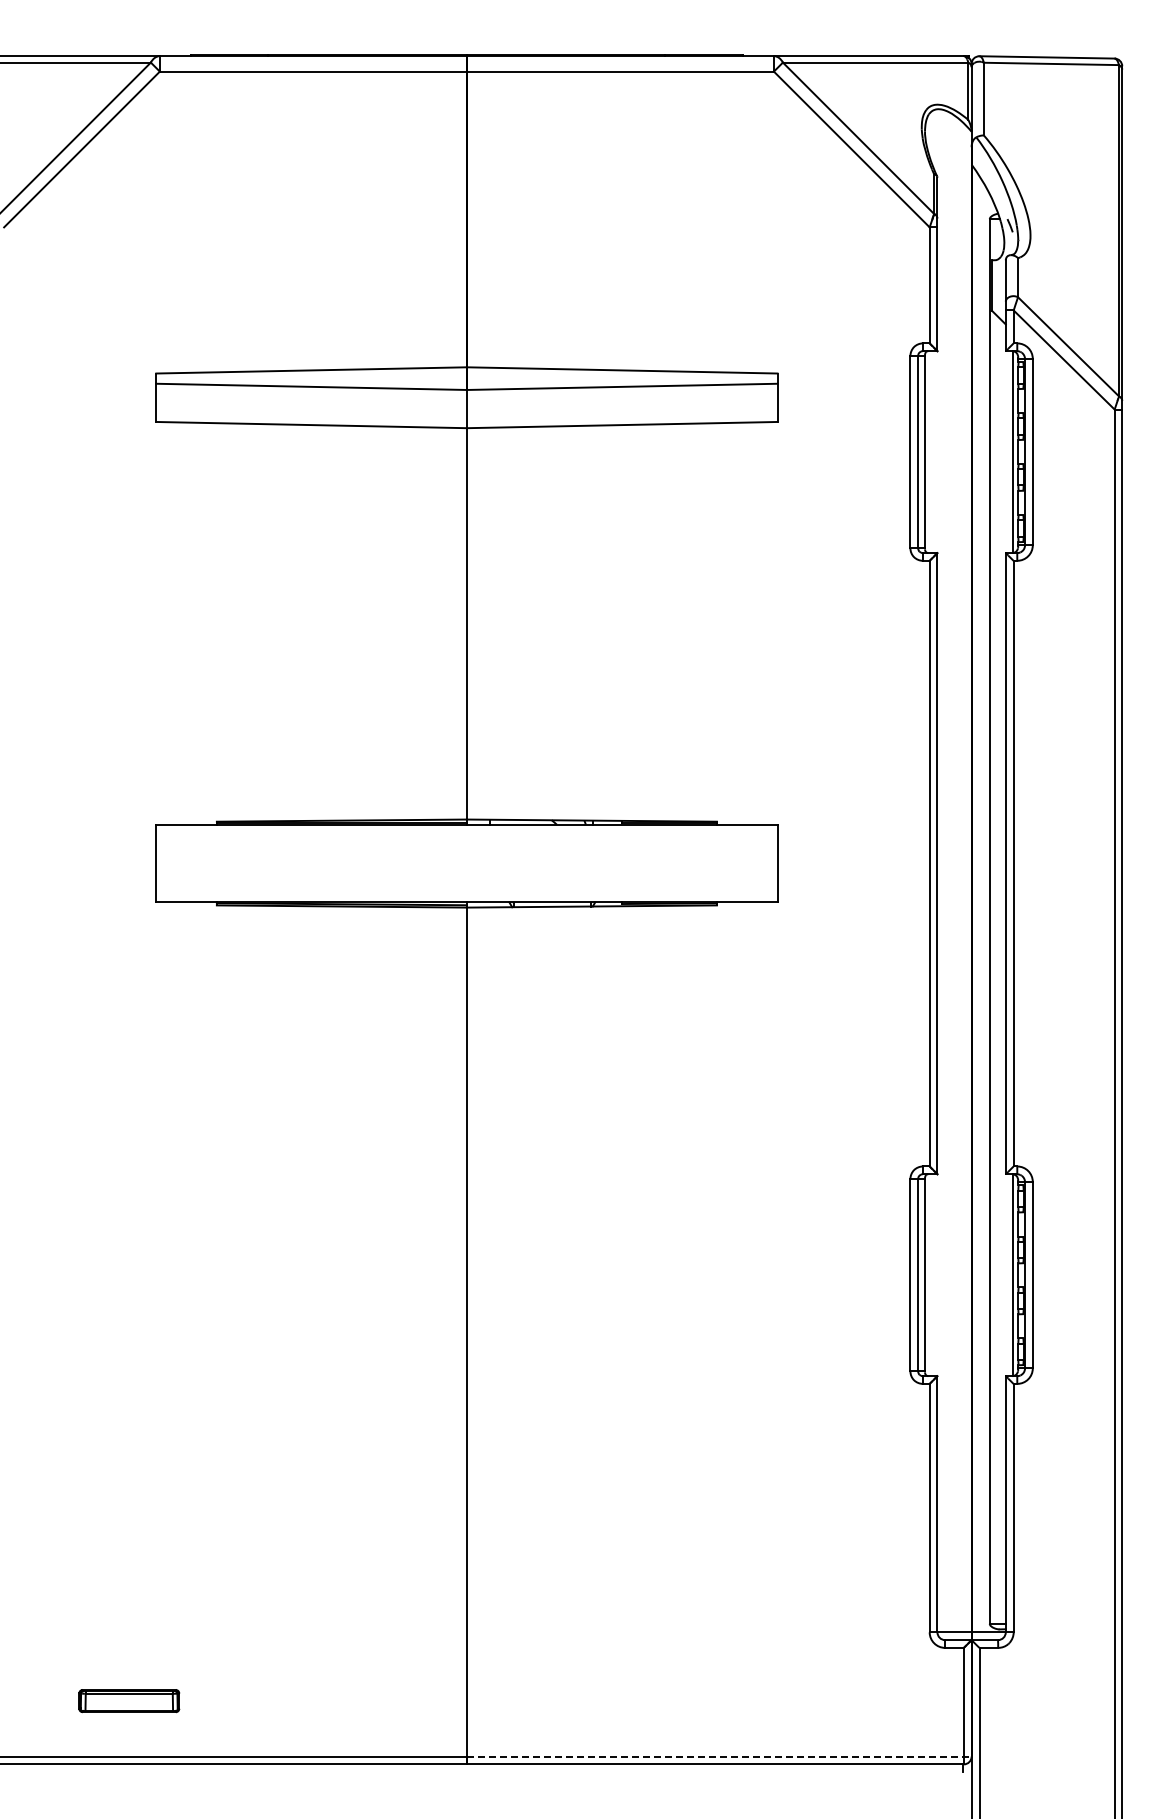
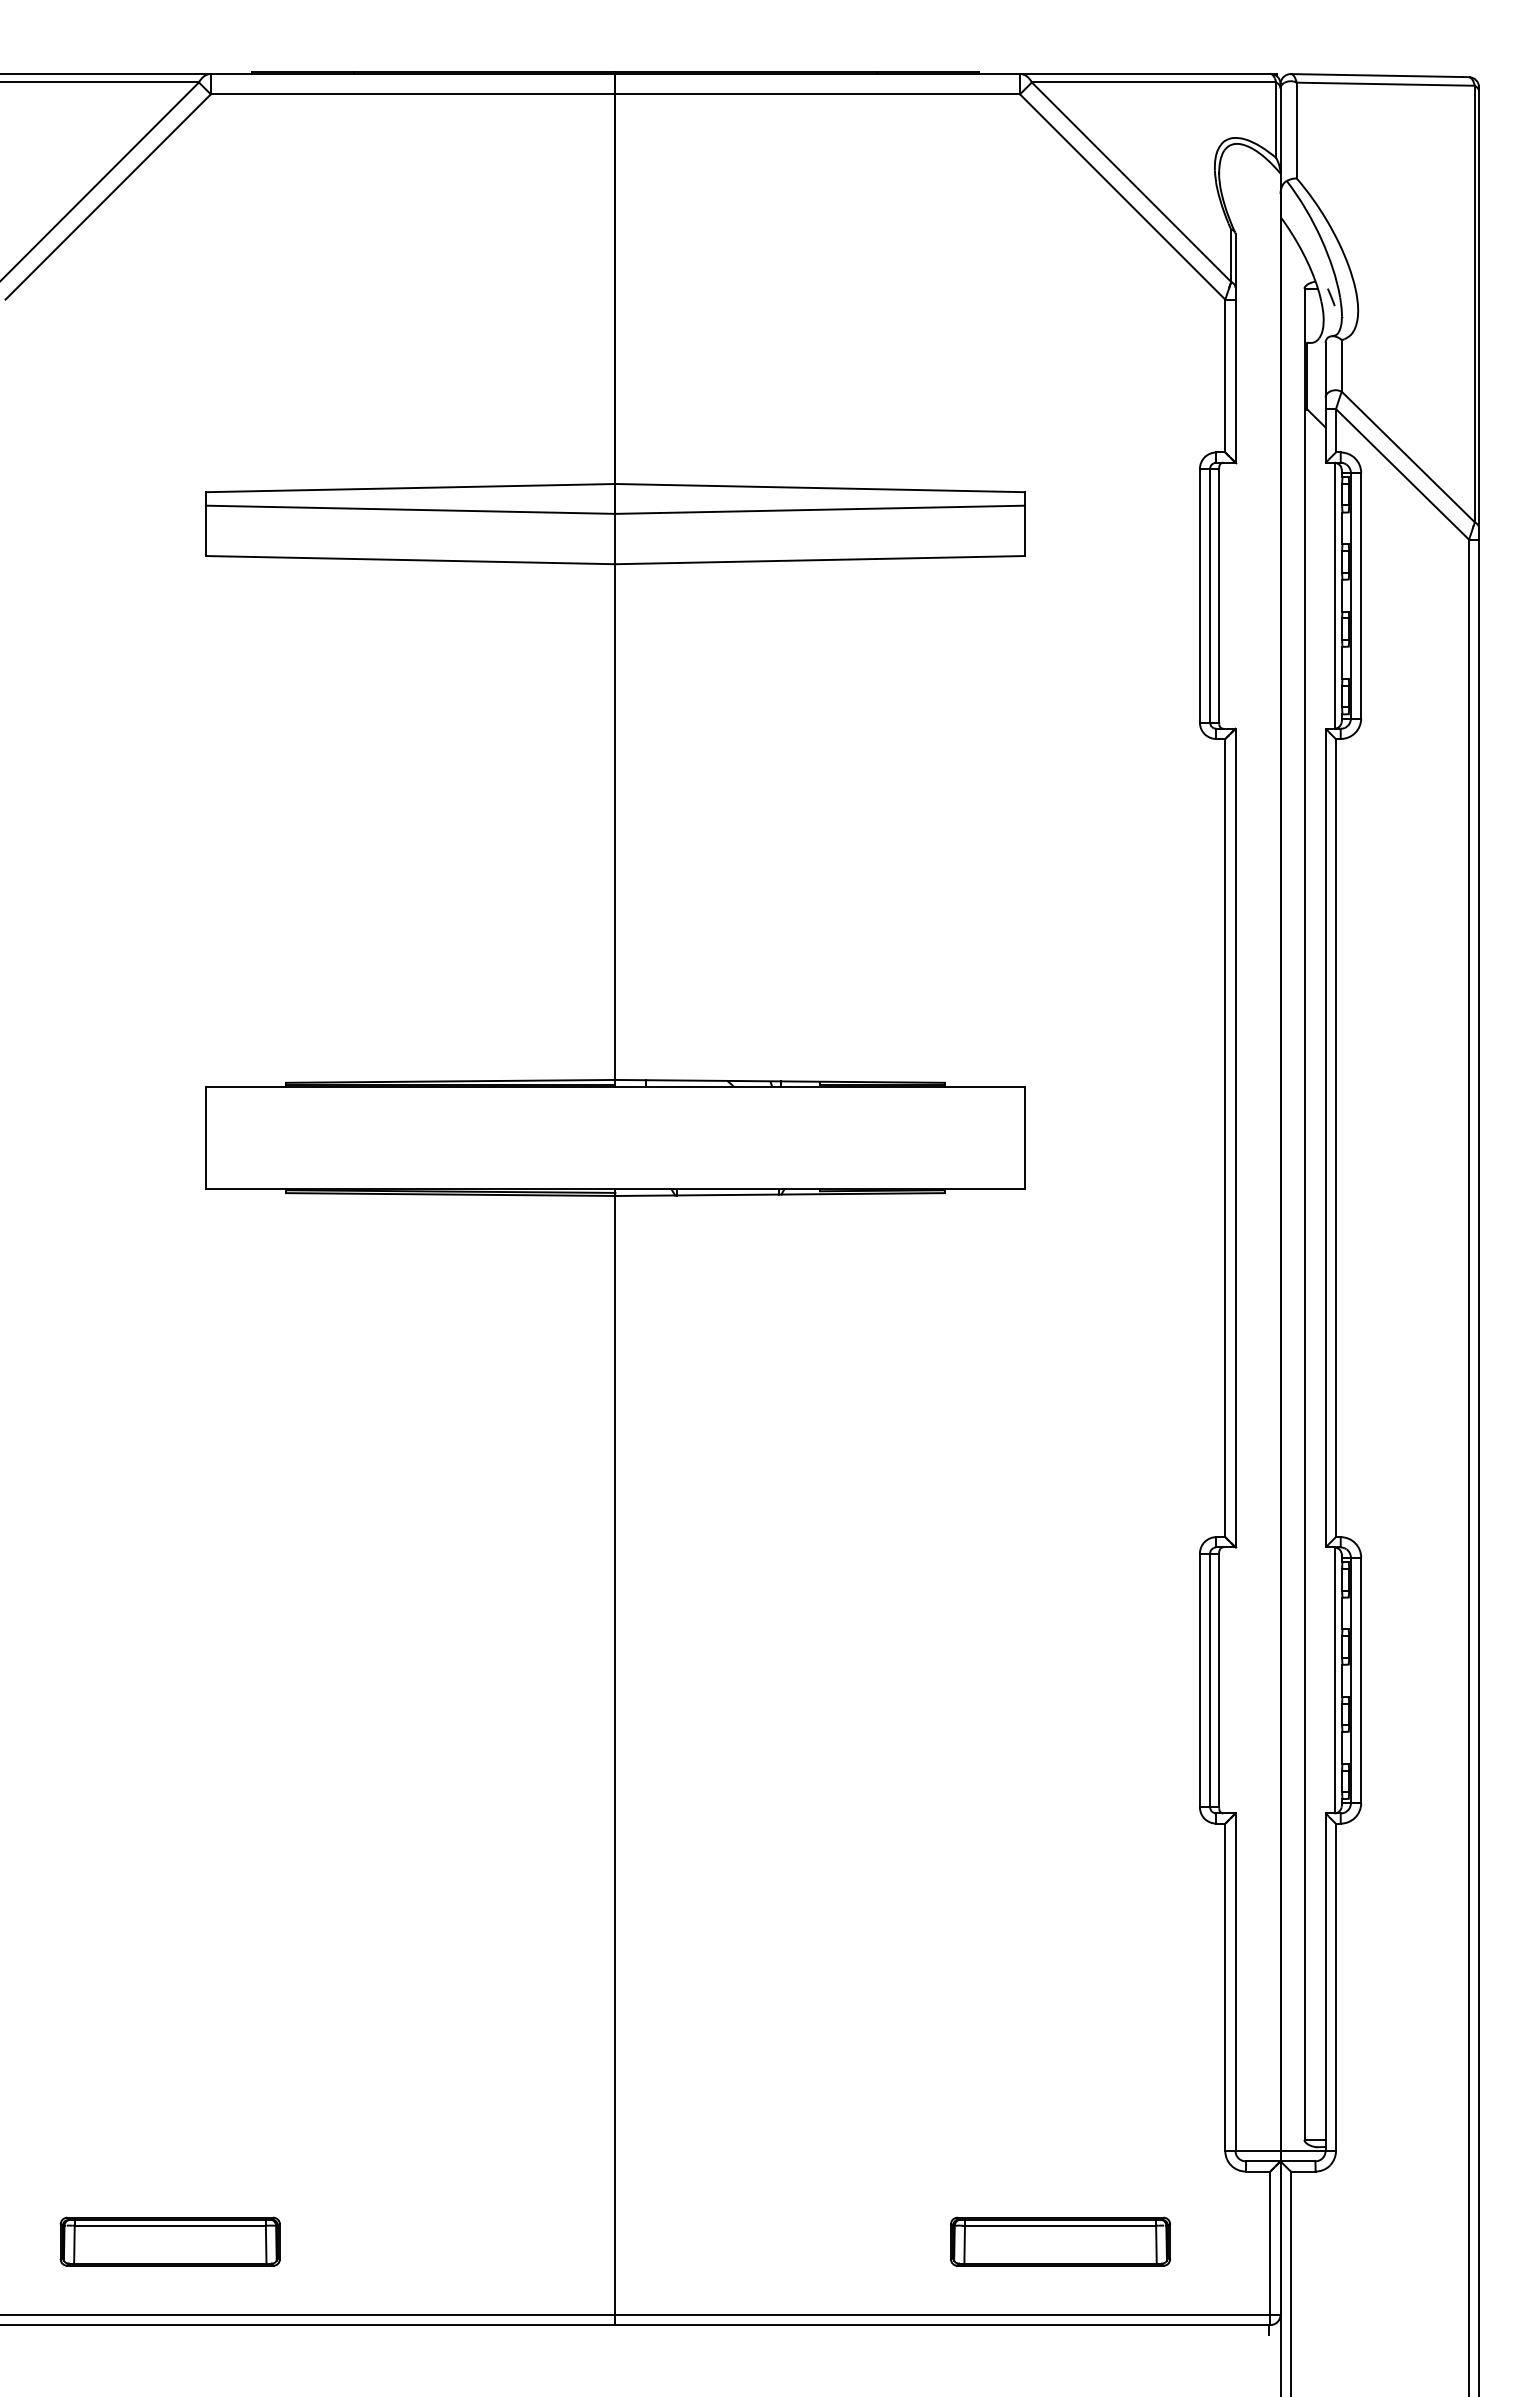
part: (129, 1700) -> (170, 2240), size x1.67
part: (804, 1701) -> (1060, 2242), added
line: (719, 1756) -> (948, 2314), dashed -> solid

